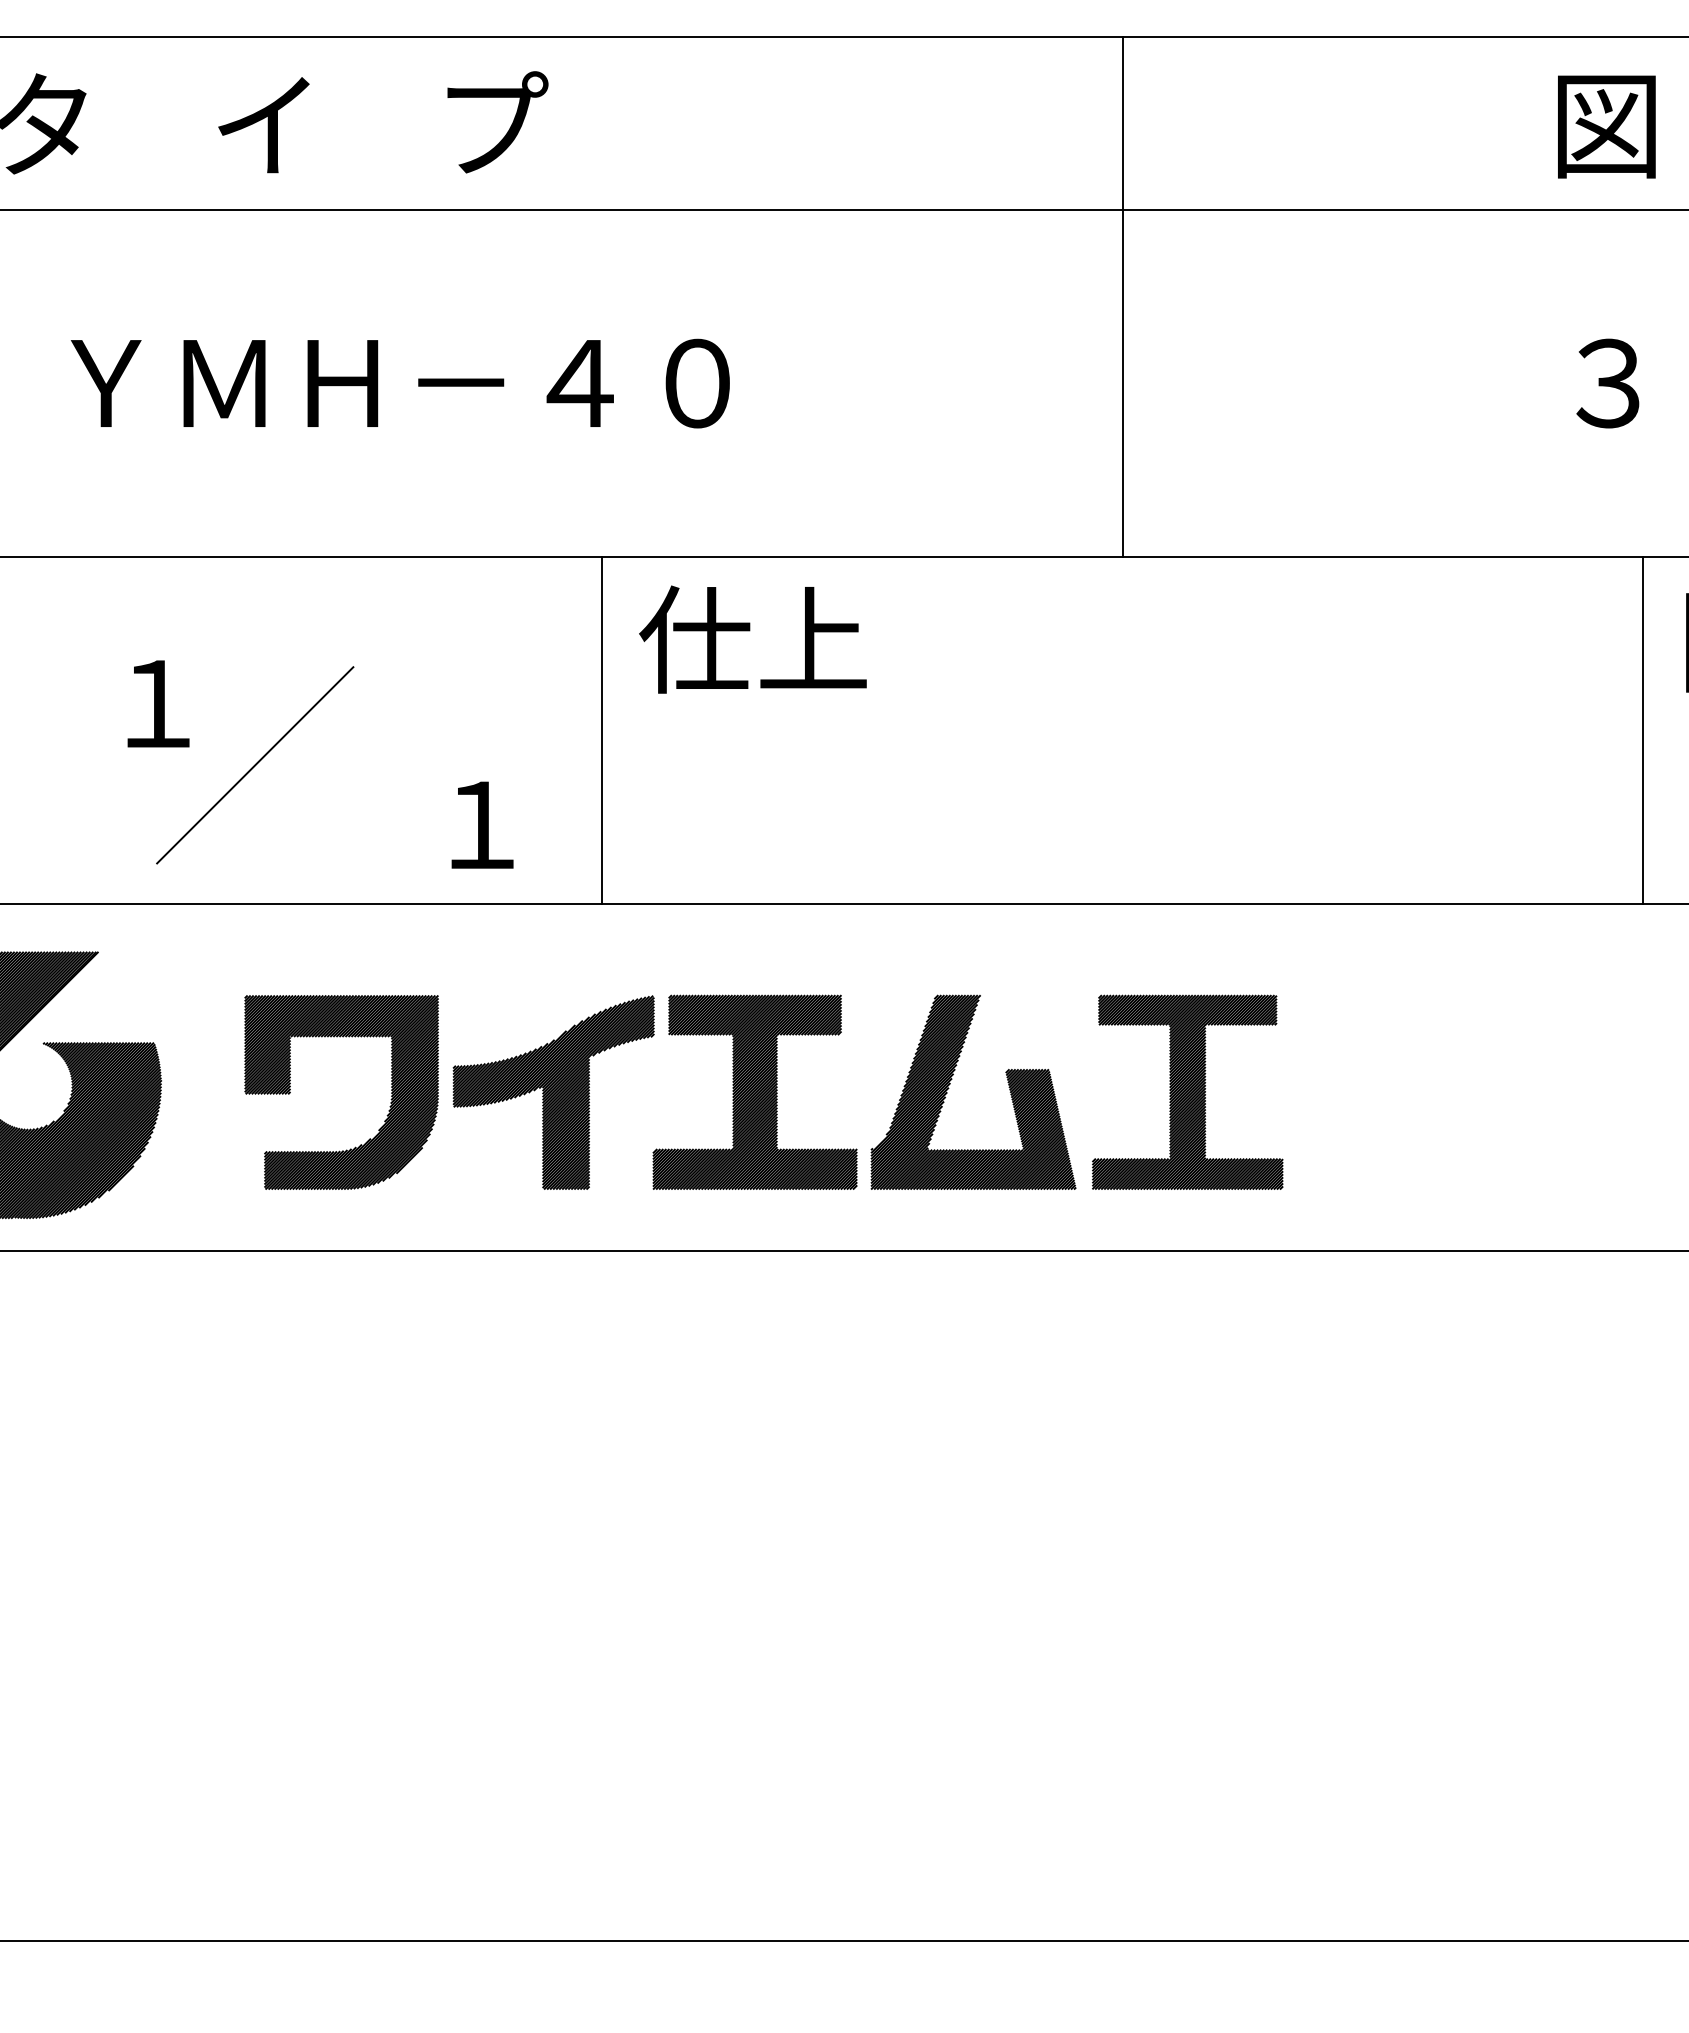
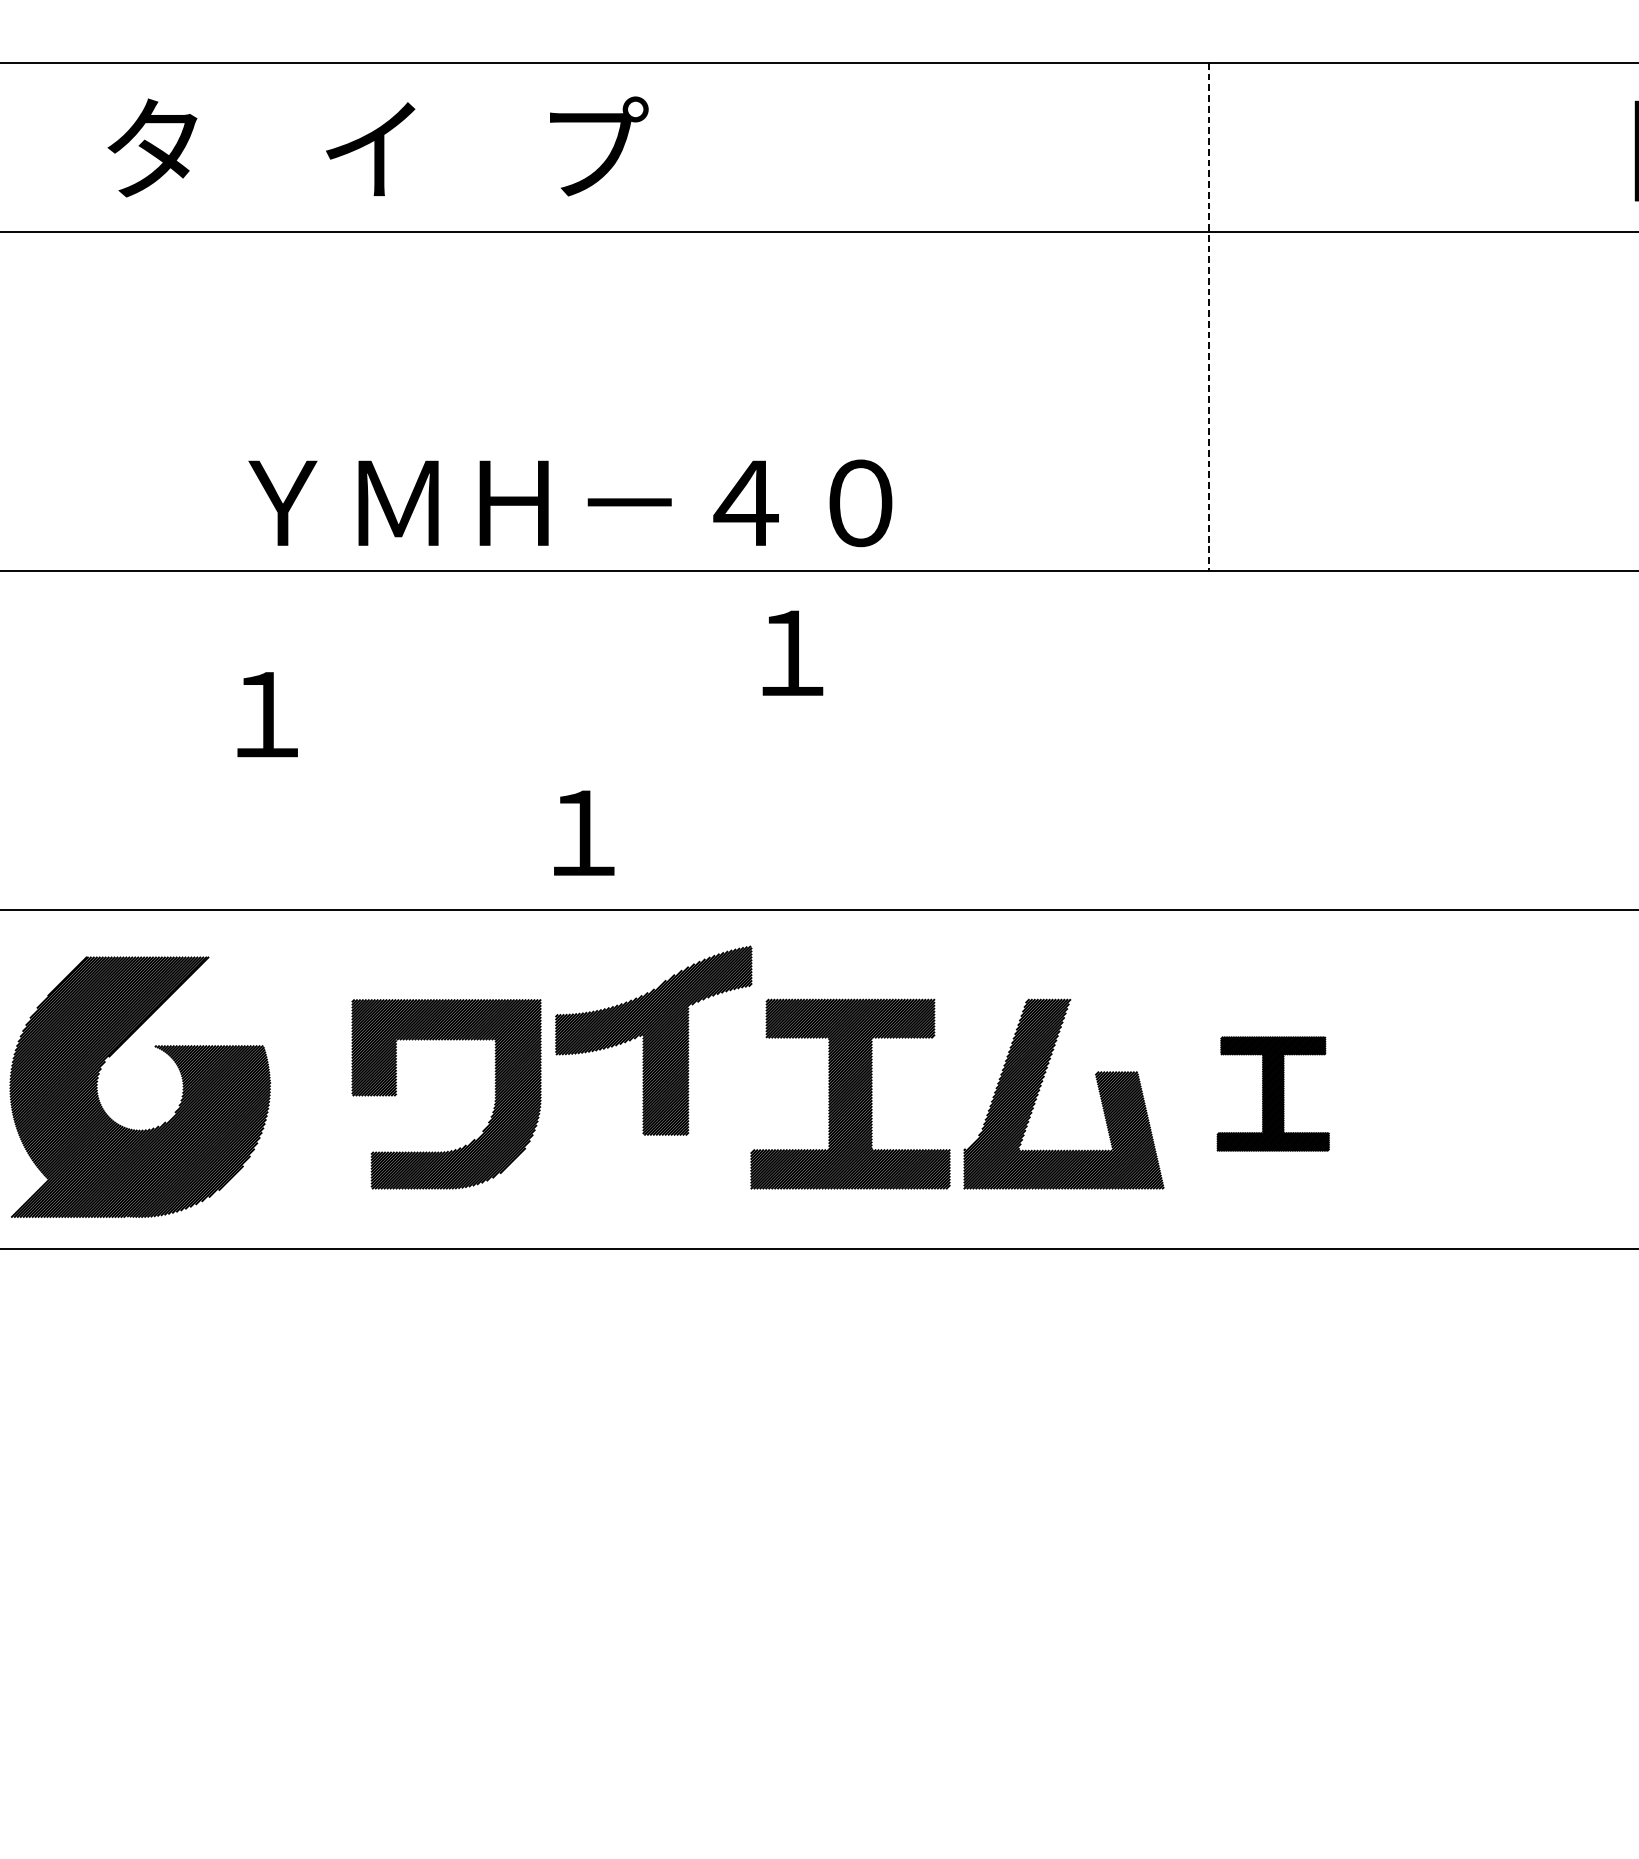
line: (1122, 297) -> (1209, 317), solid -> dashed
text: (400, 383) -> (570, 503), moved
text: (752, 639) -> (847, 651), 仕上 -> １
line: (602, 730) -> (701, 740), removed
line: (255, 765) -> (362, 774), removed
part: (1187, 1091) -> (1272, 1093), size x0.6
part: (553, 1092) -> (653, 1040), moved

